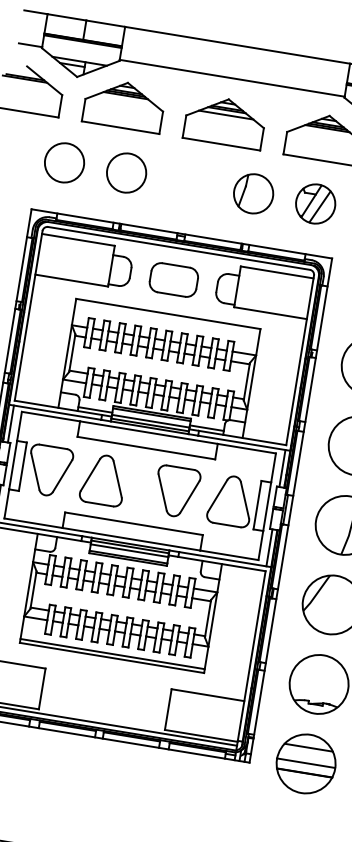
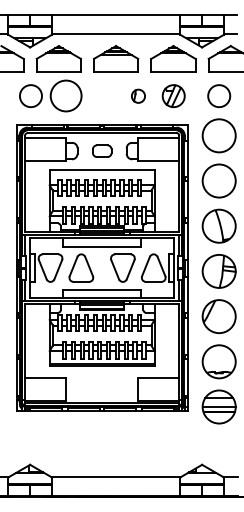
circle: (126, 173) -> (66, 96), size x1.4
part: (253, 194) -> (138, 96), size x0.6
part: (174, 280) -> (102, 151), size x0.7

